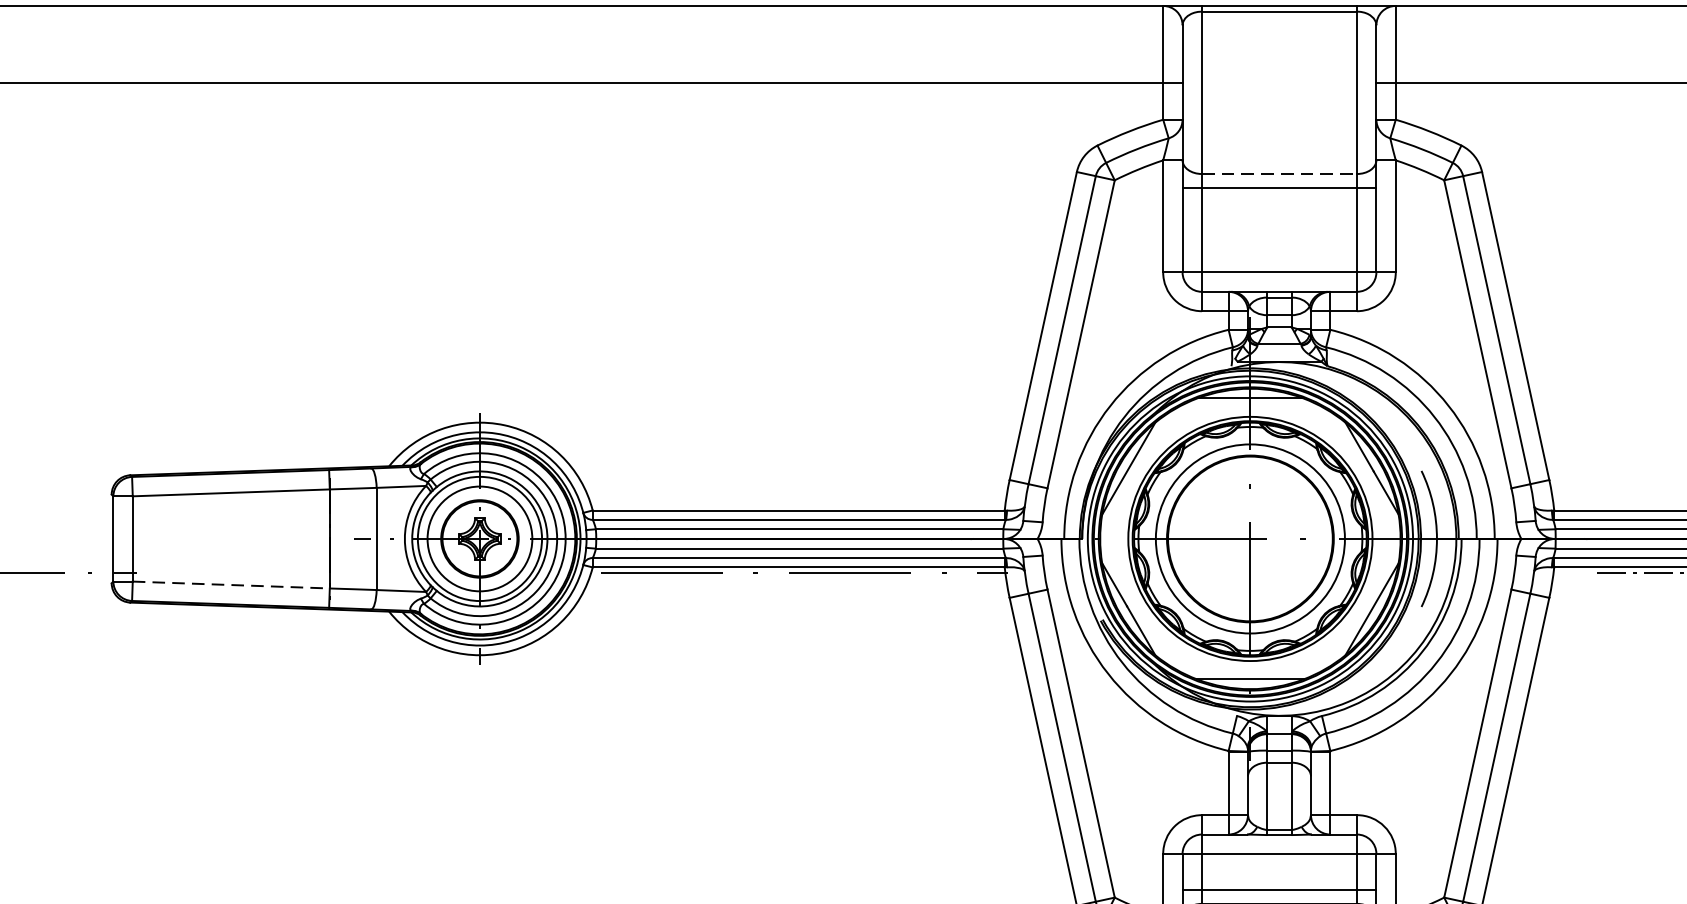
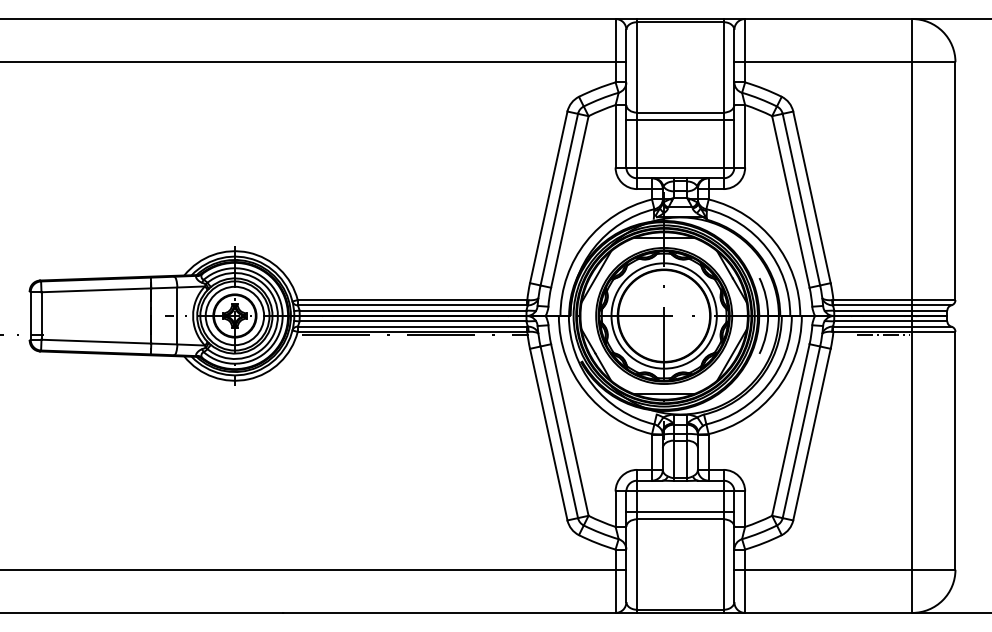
line: (1279, 173) -> (680, 112), dashed -> solid
line: (231, 584) -> (96, 341), dashed -> solid

